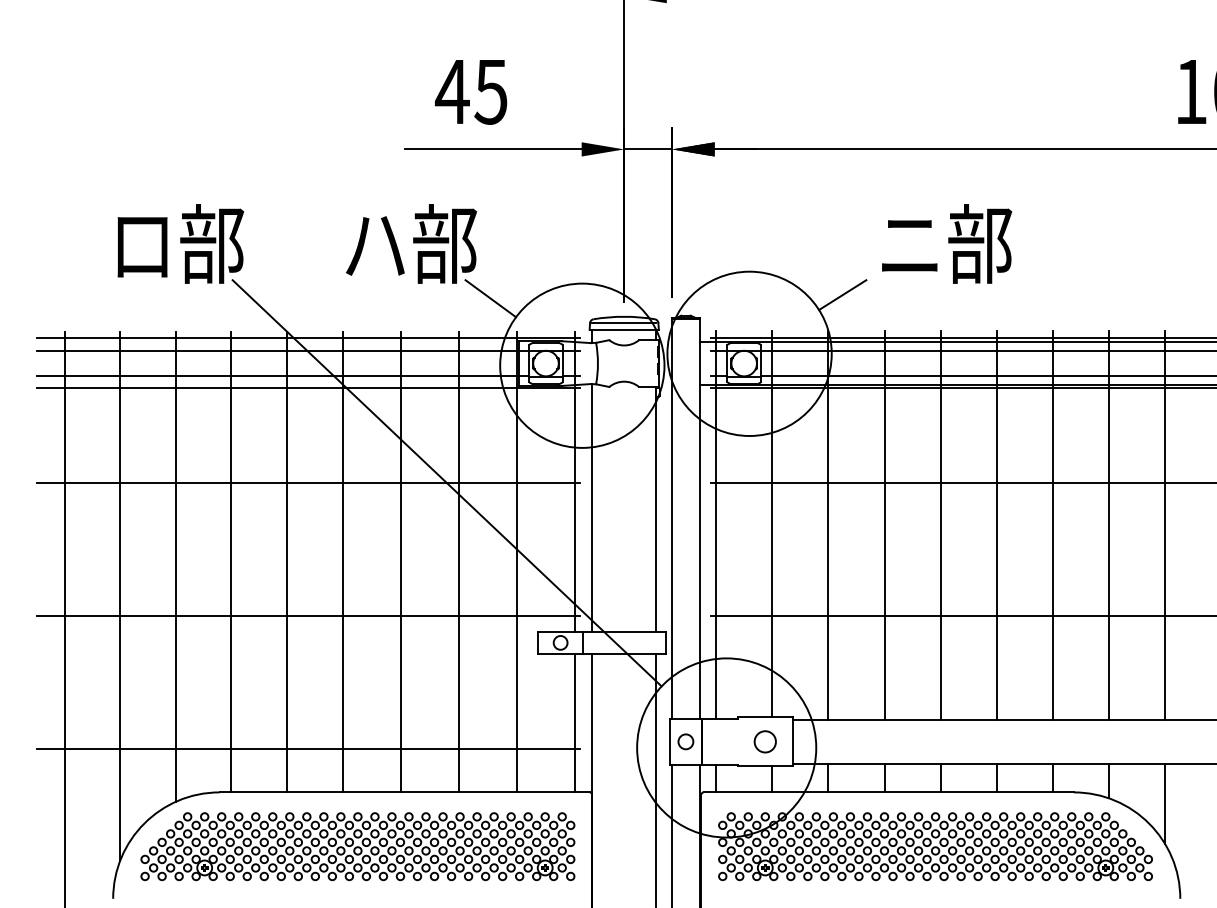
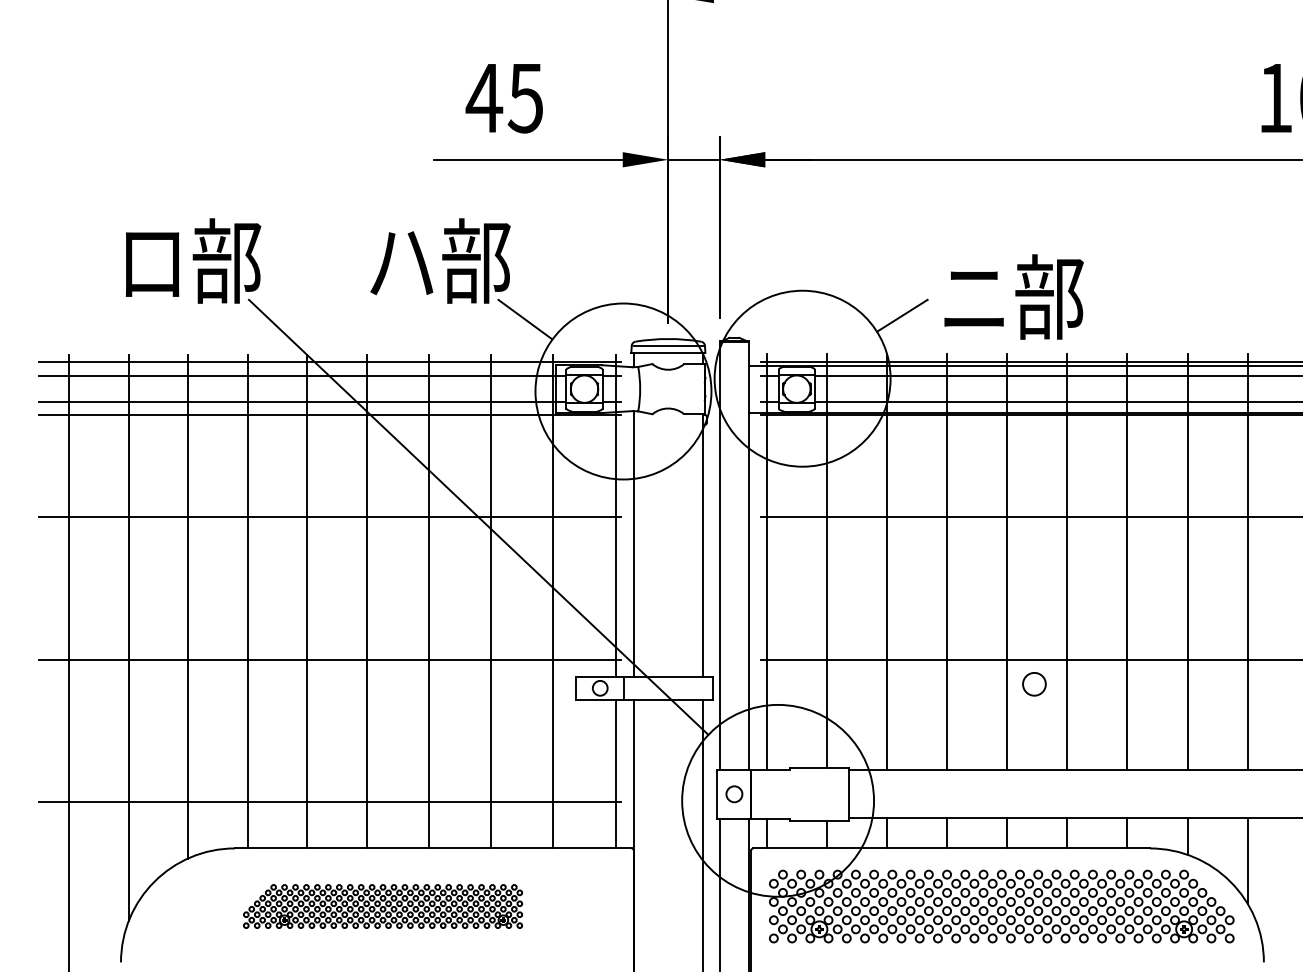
text: (946, 243) -> (1013, 296), moved
circle: (765, 742) -> (1034, 684), moved
part: (357, 846) -> (382, 906), size x0.6

